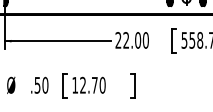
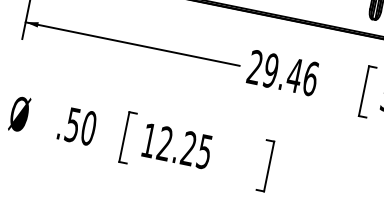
text: (135, 40) -> (289, 74), 22.00 -> 29.46
text: (98, 84) -> (196, 148), 12.70 -> 12.25

